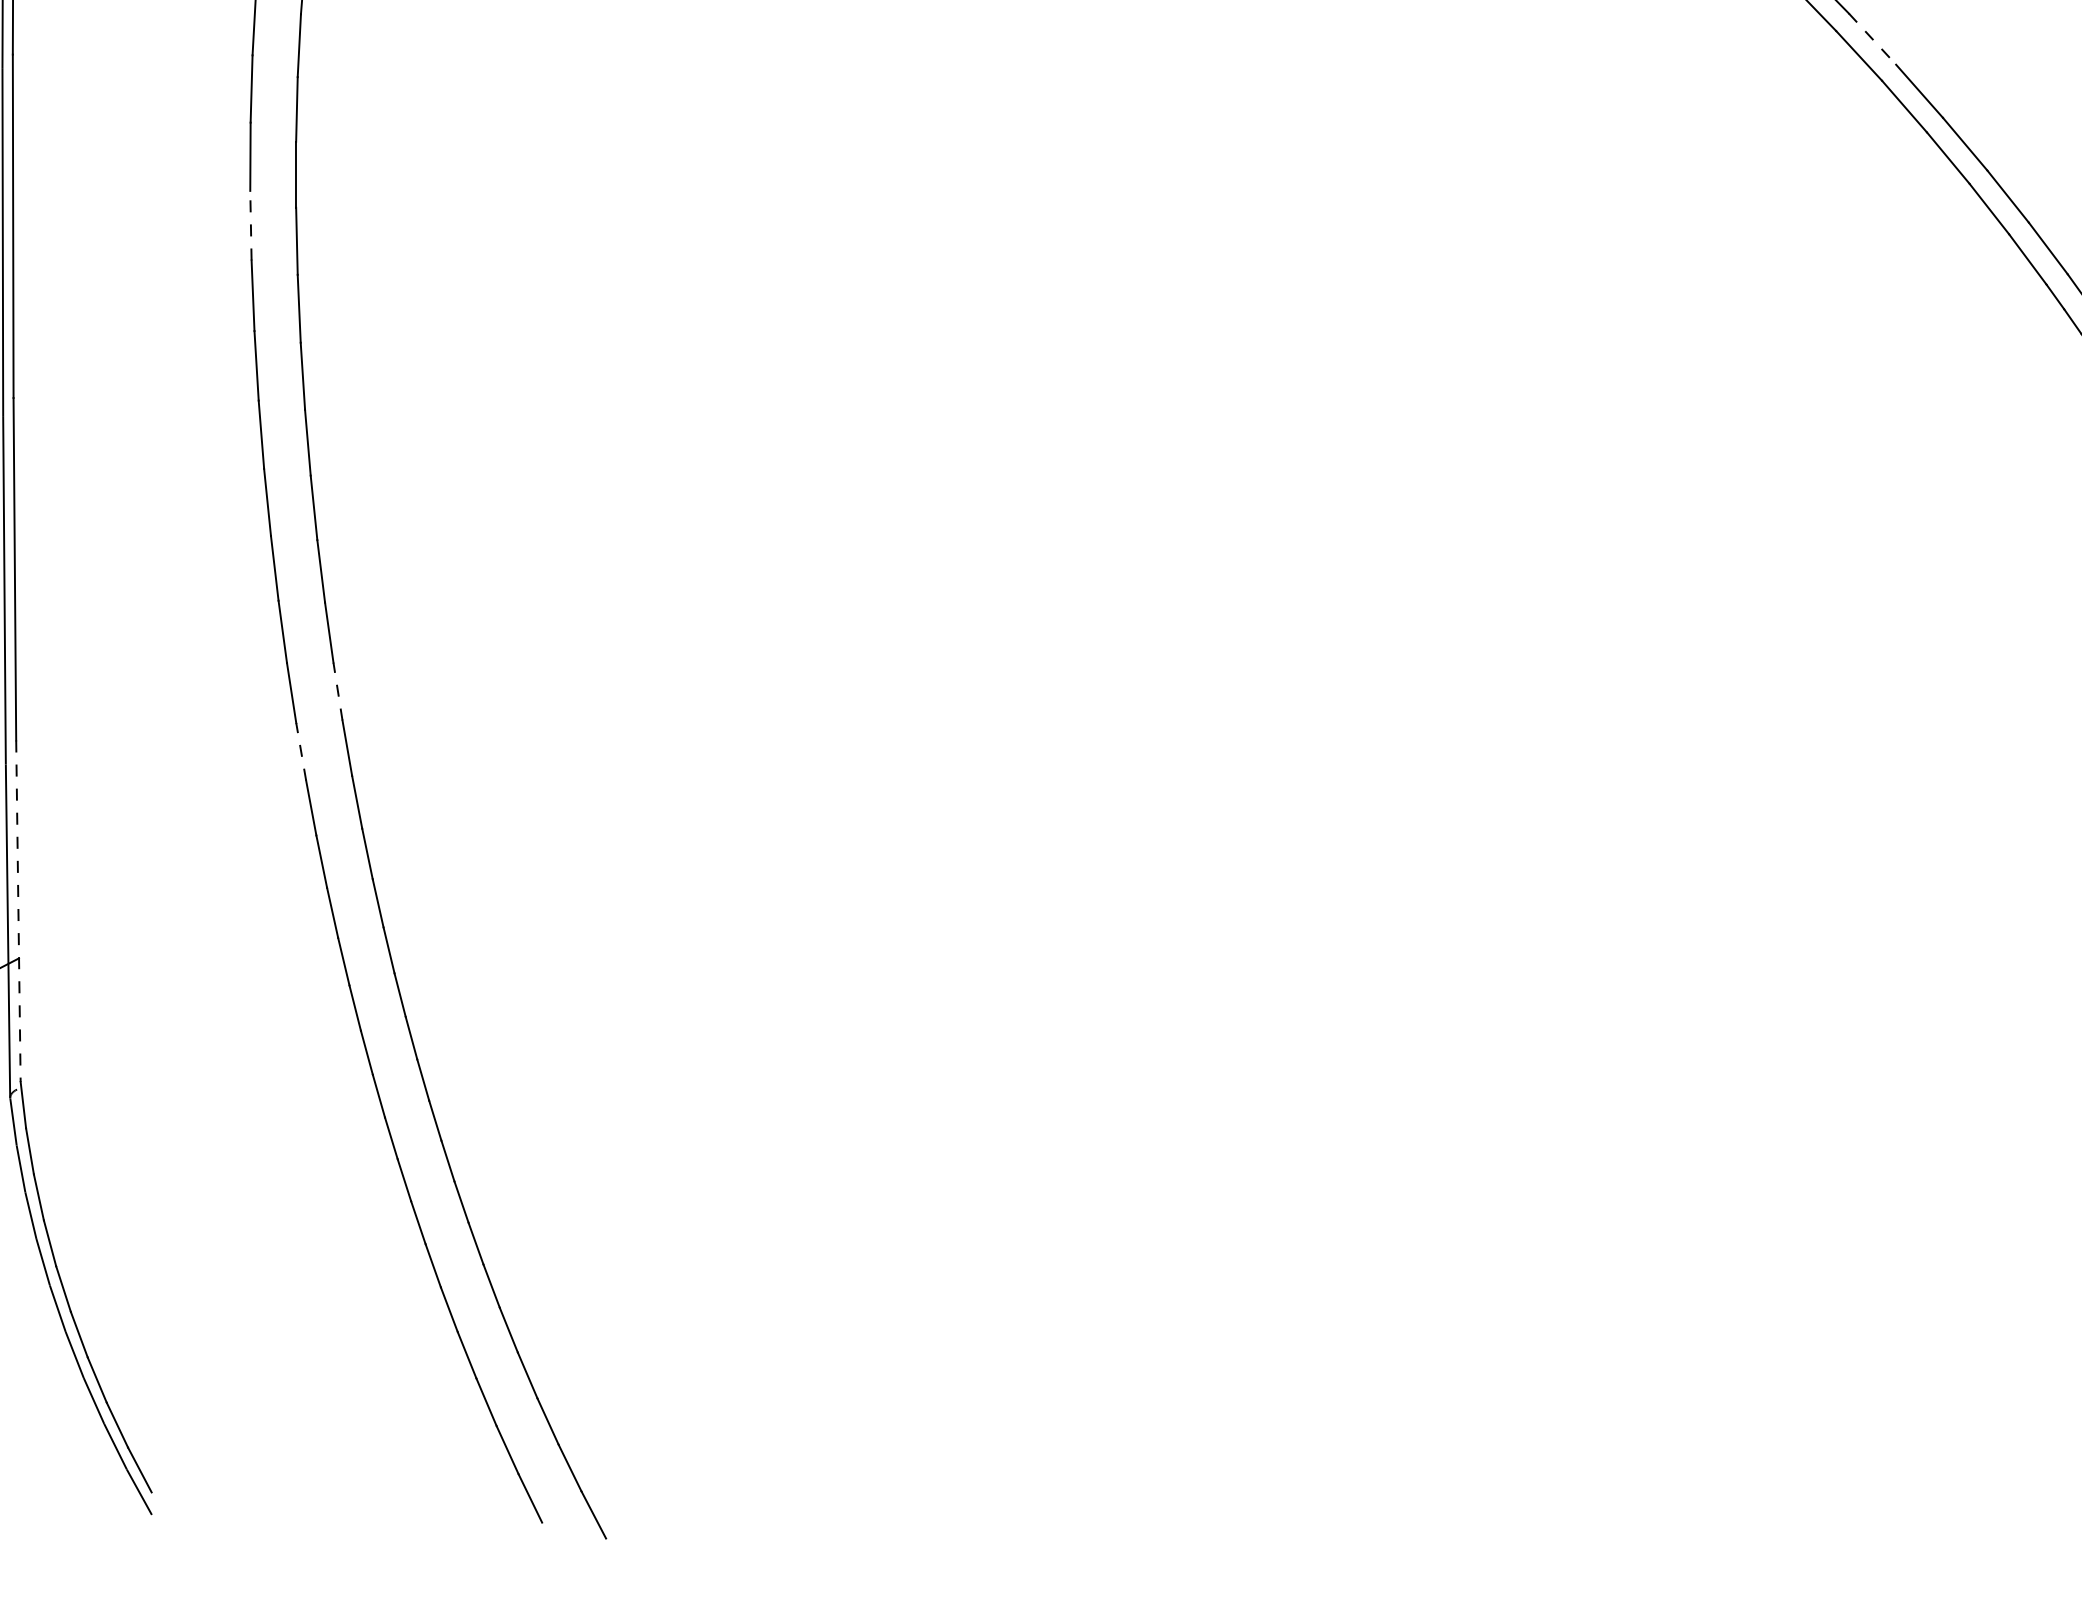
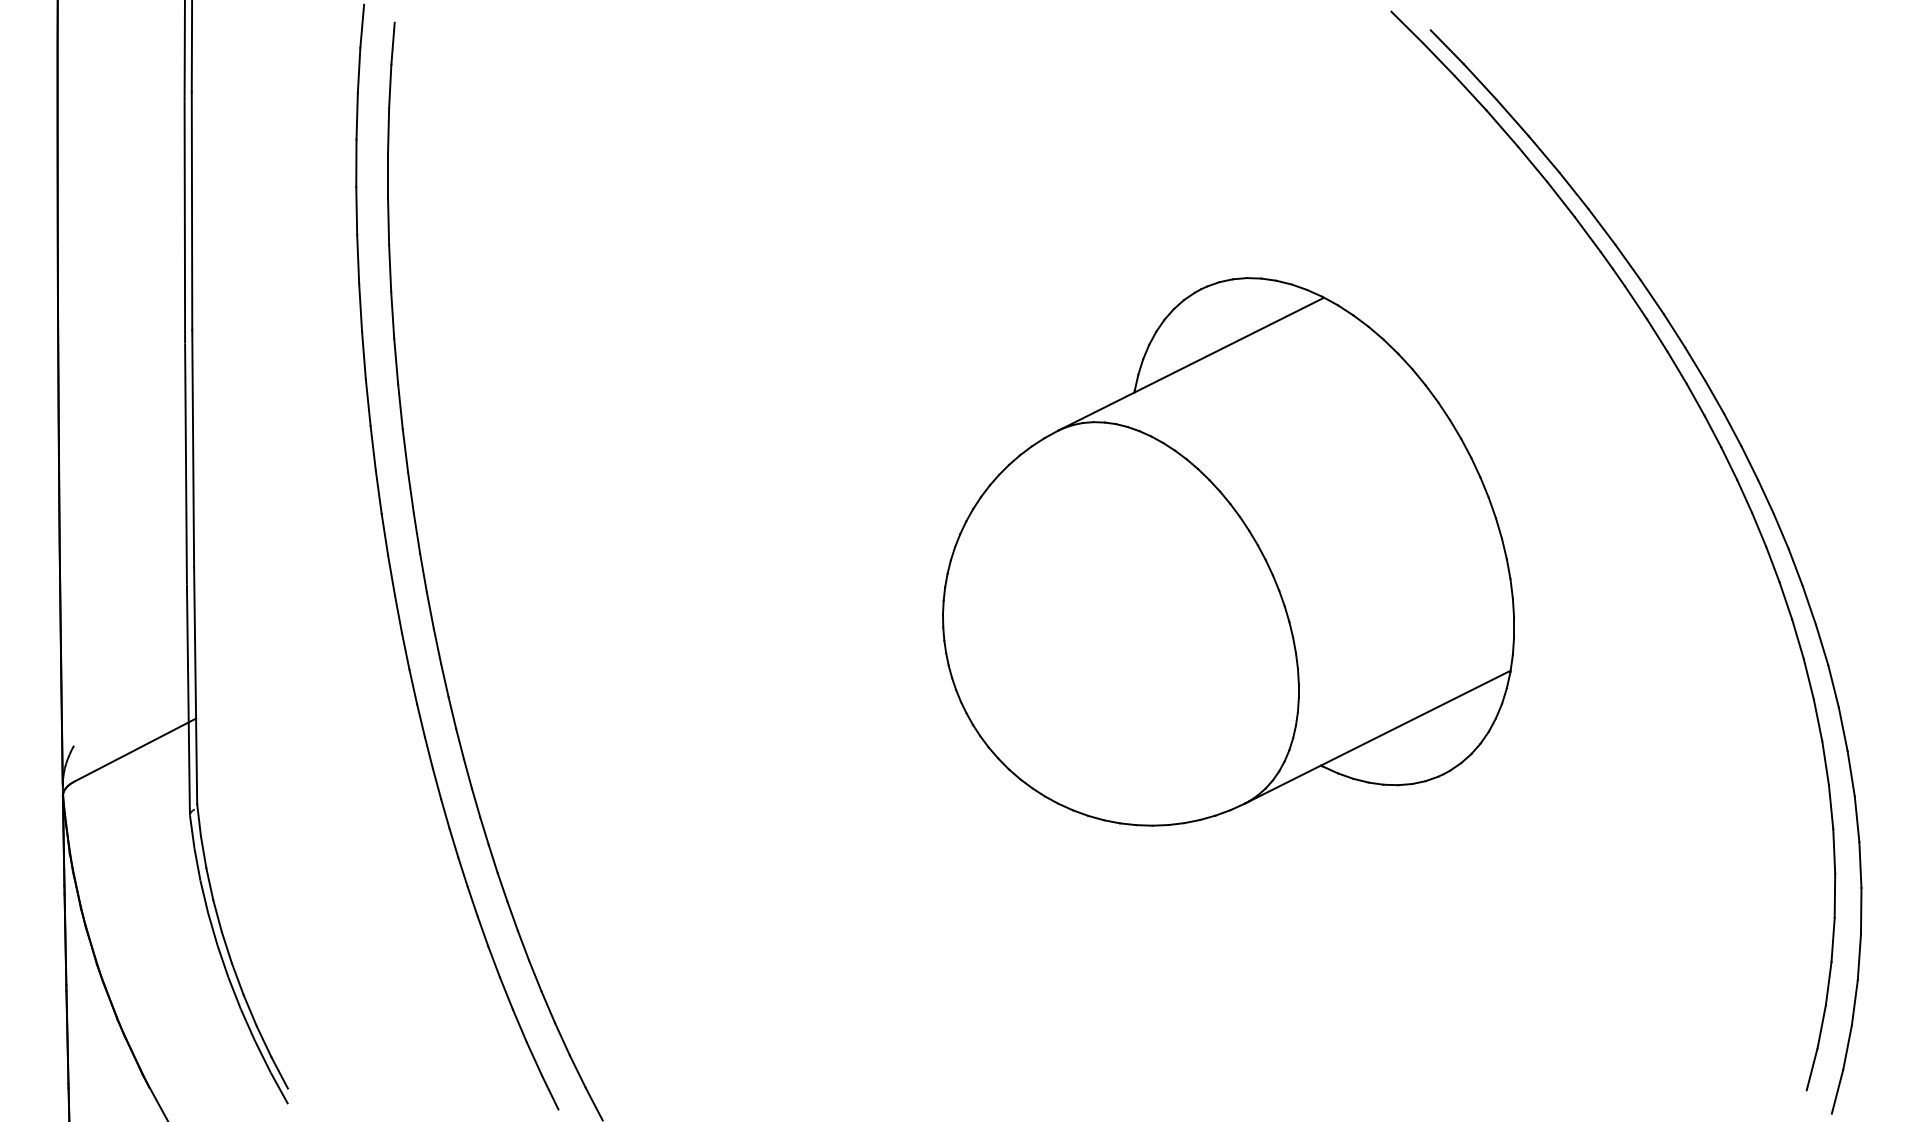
line: (1873, 40) -> (1480, 82), dashed -> solid
line: (250, 224) -> (356, 210), dashed -> solid
line: (337, 691) -> (416, 533), dashed -> solid
part: (1509, 717) -> (1228, 551), added
line: (301, 751) -> (391, 575), dashed -> solid
line: (18, 912) -> (195, 686), dashed -> solid

